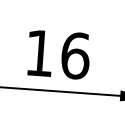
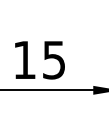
text: (75, 55) -> (54, 59), 16 -> 15

